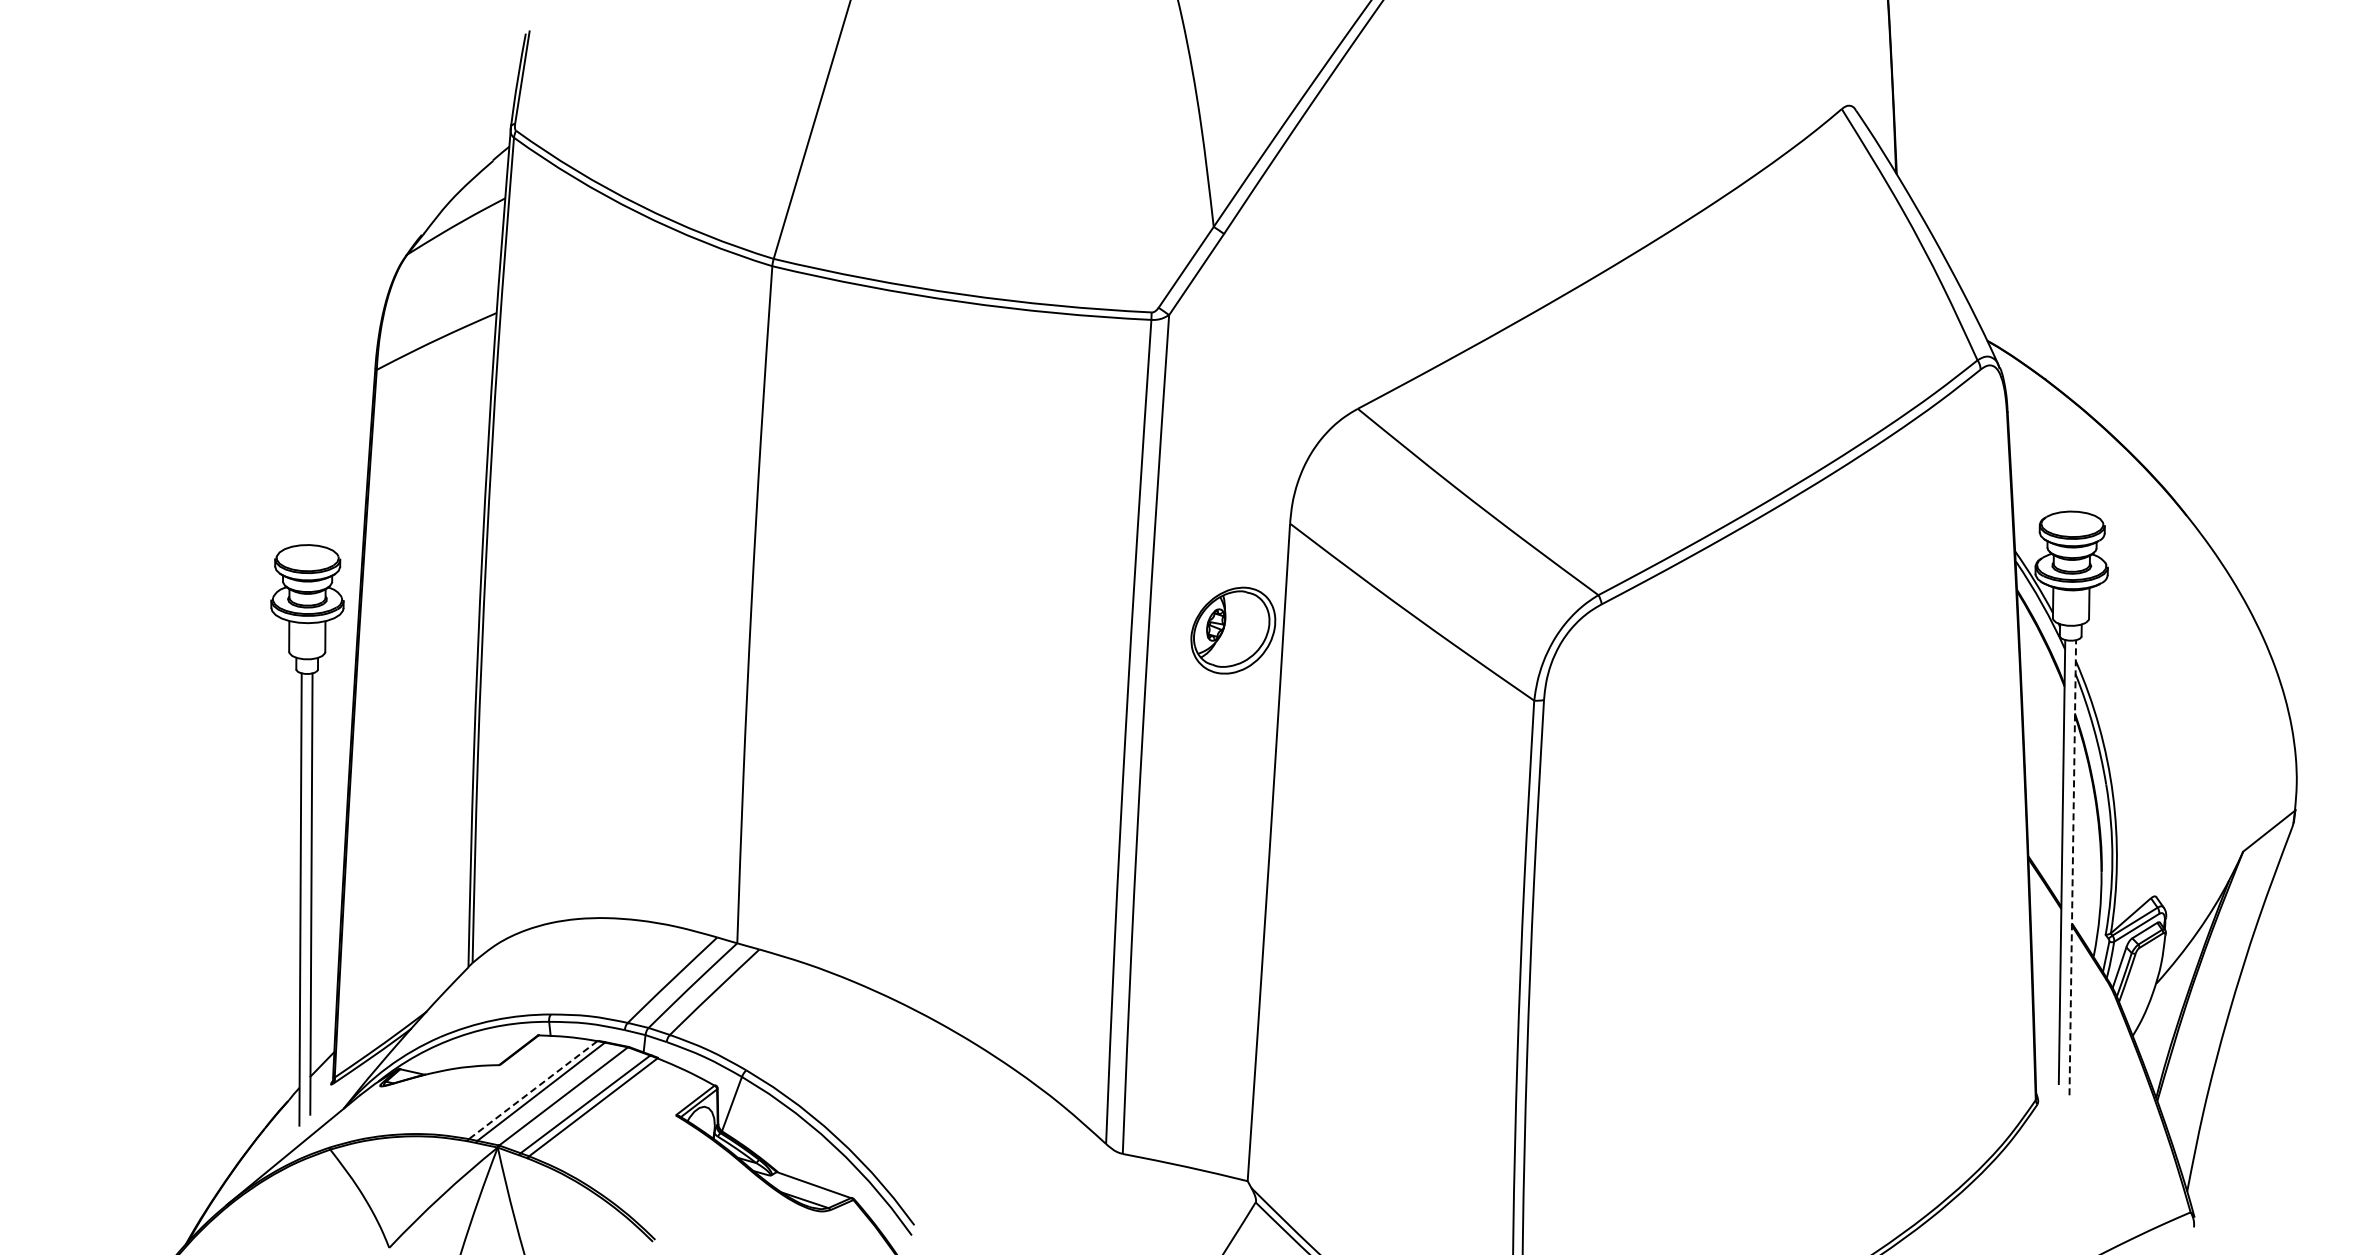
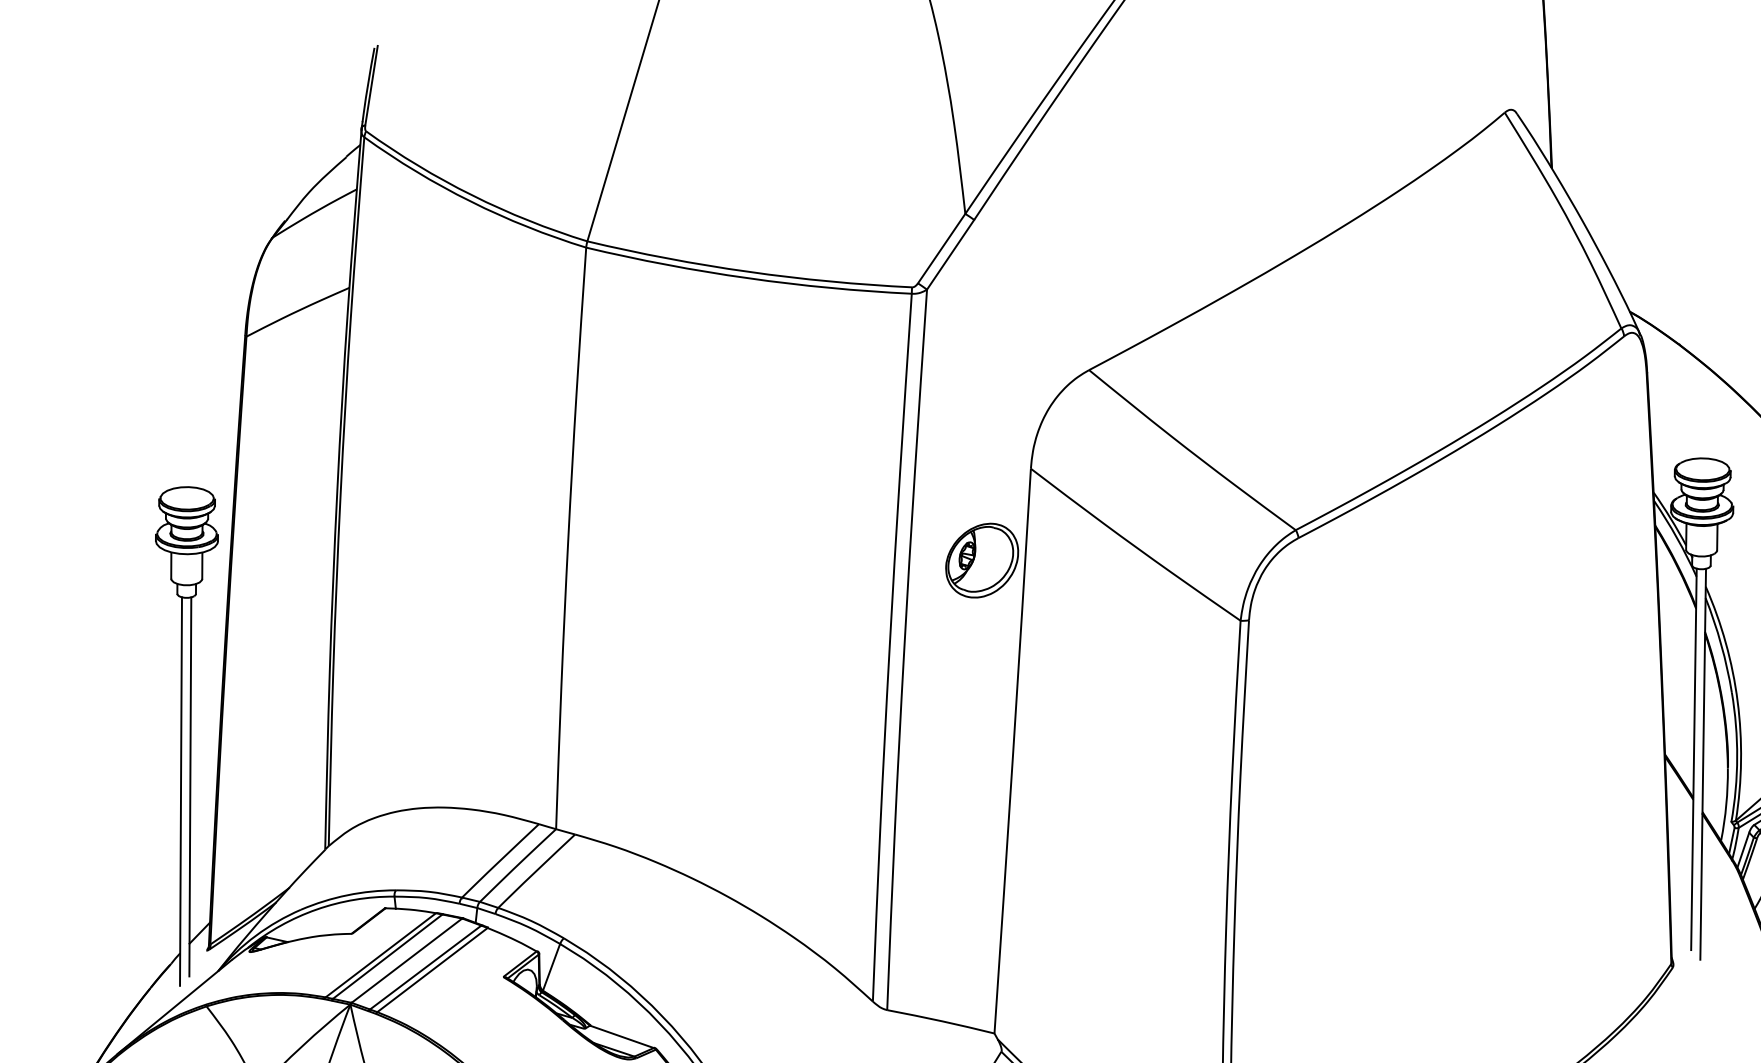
line: (2072, 867) -> (1702, 764), dashed -> solid
line: (533, 1089) -> (381, 954), dashed -> solid

